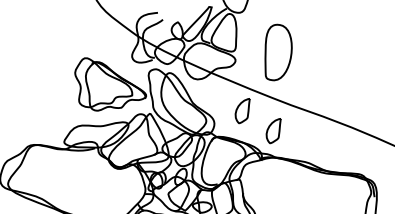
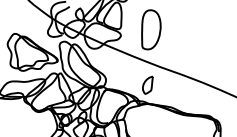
part: (242, 111) -> (125, 71), removed

